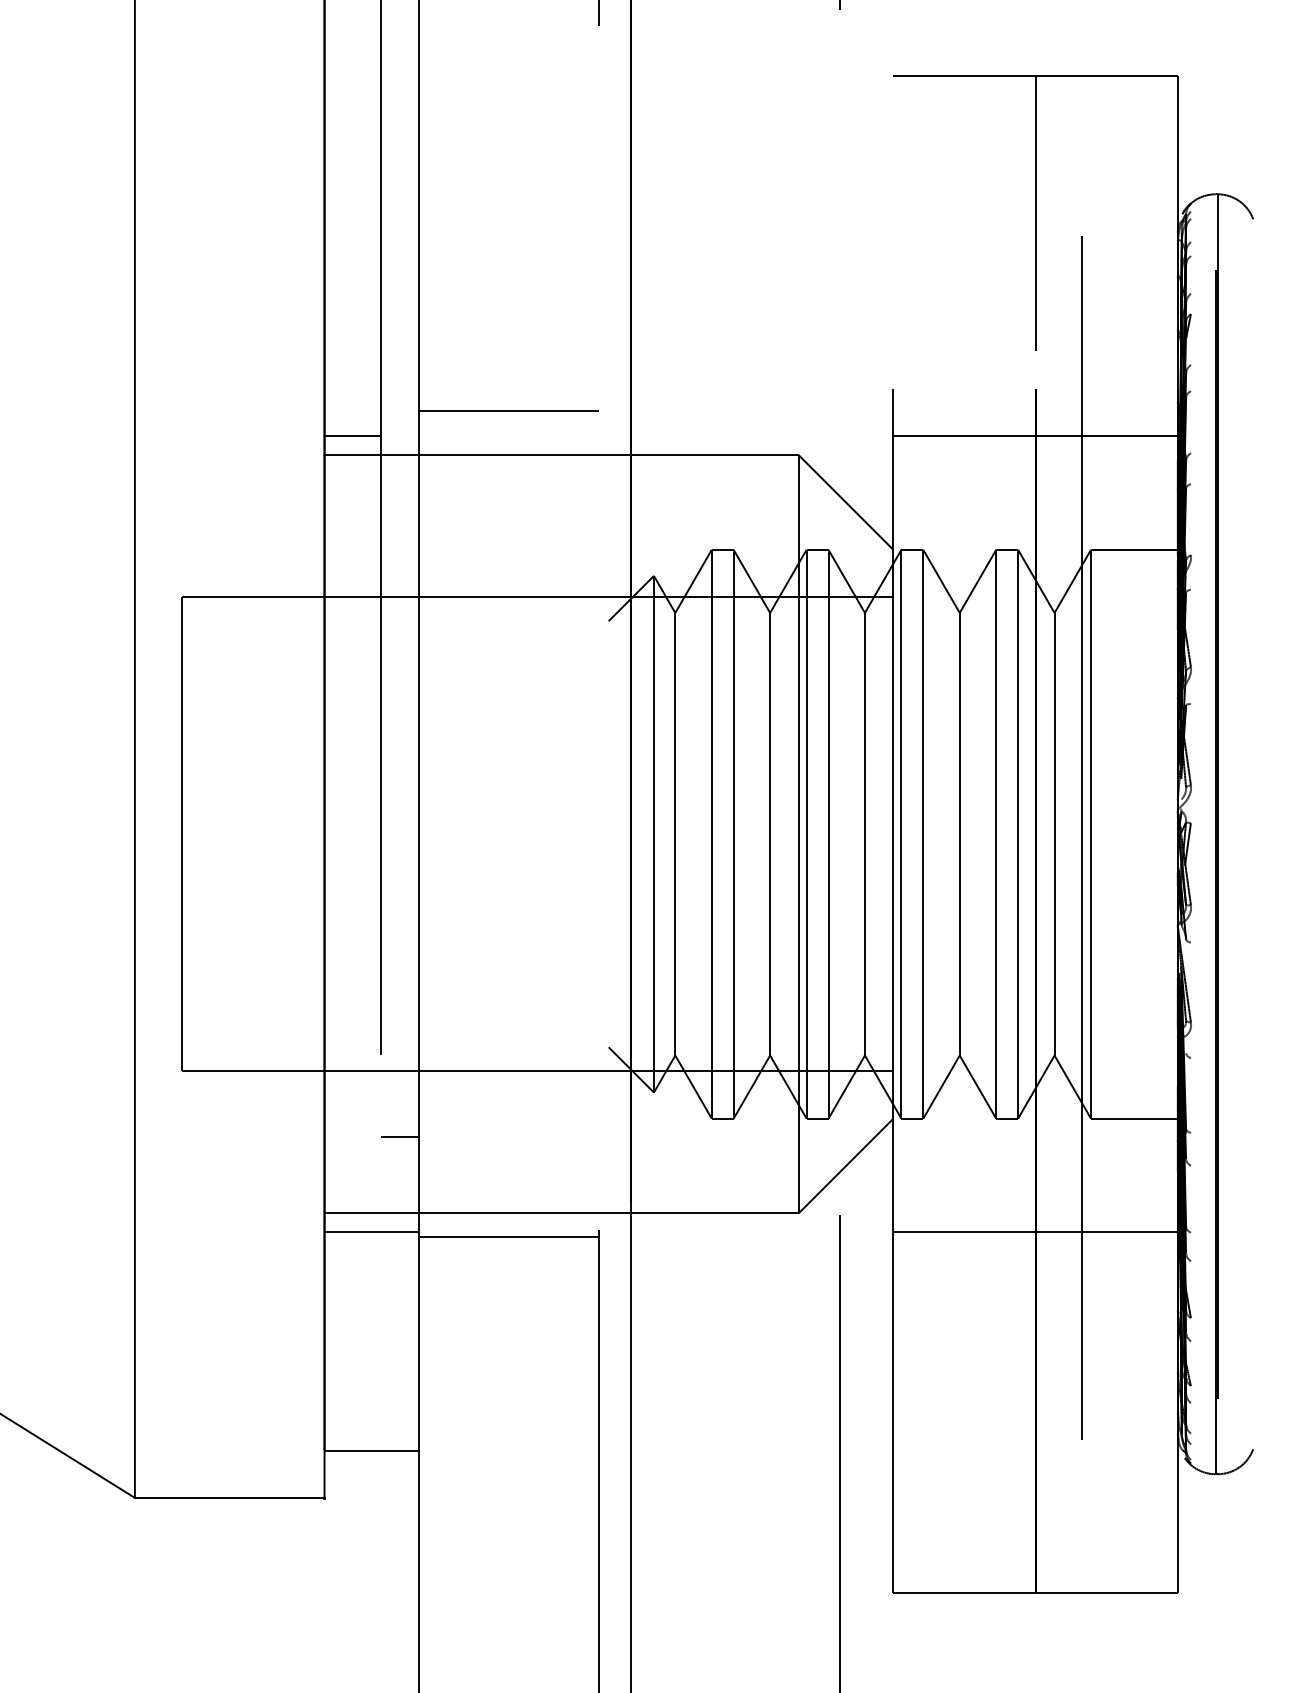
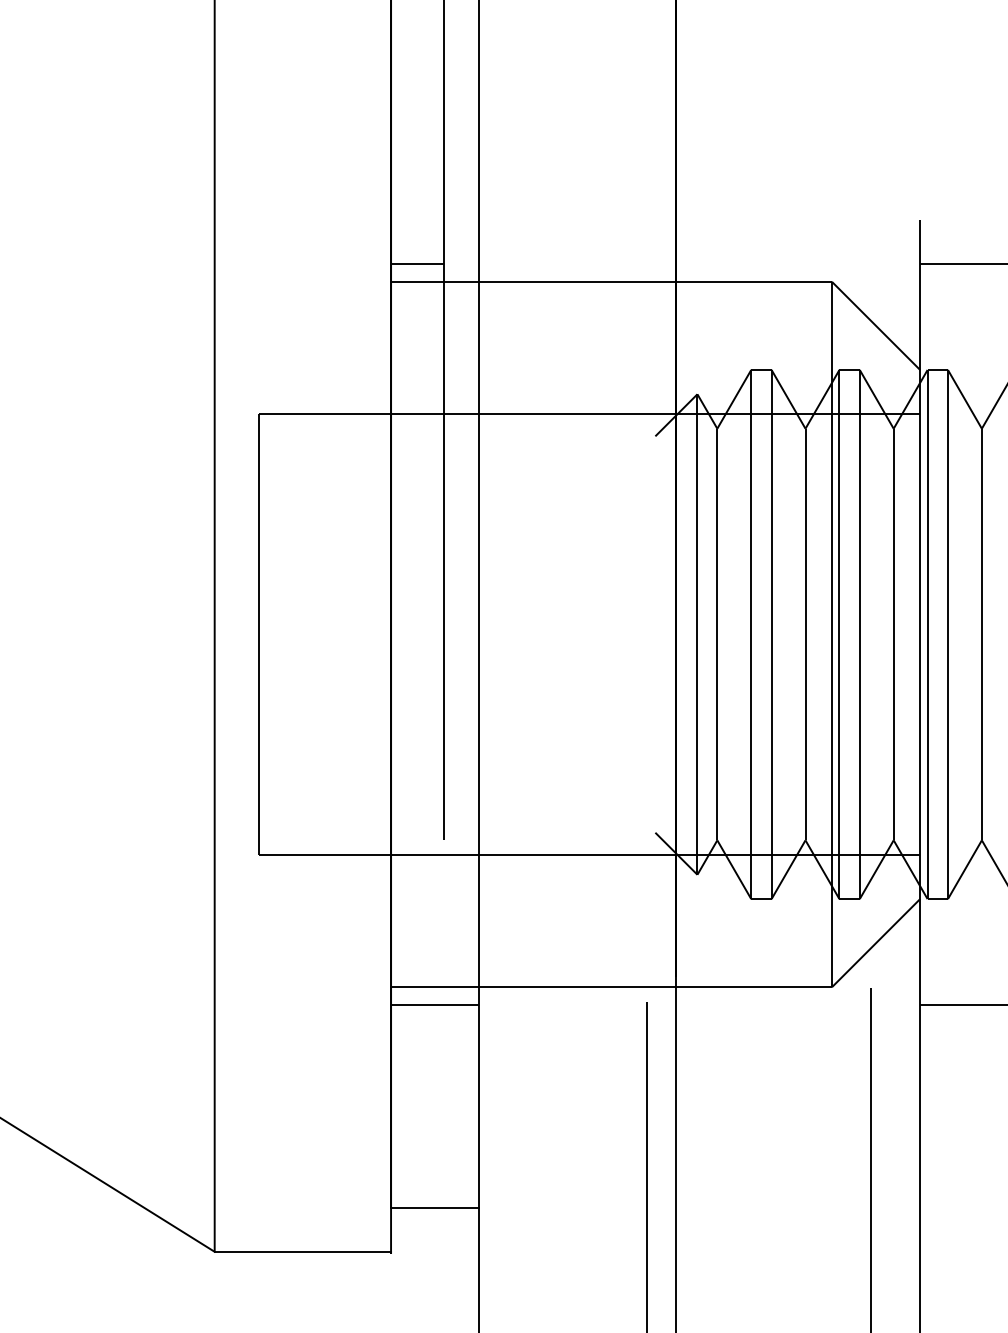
line: (509, 411) -> (563, 241), removed
line: (400, 1136) -> (461, 915), removed
line: (509, 1237) -> (563, 1009), removed

